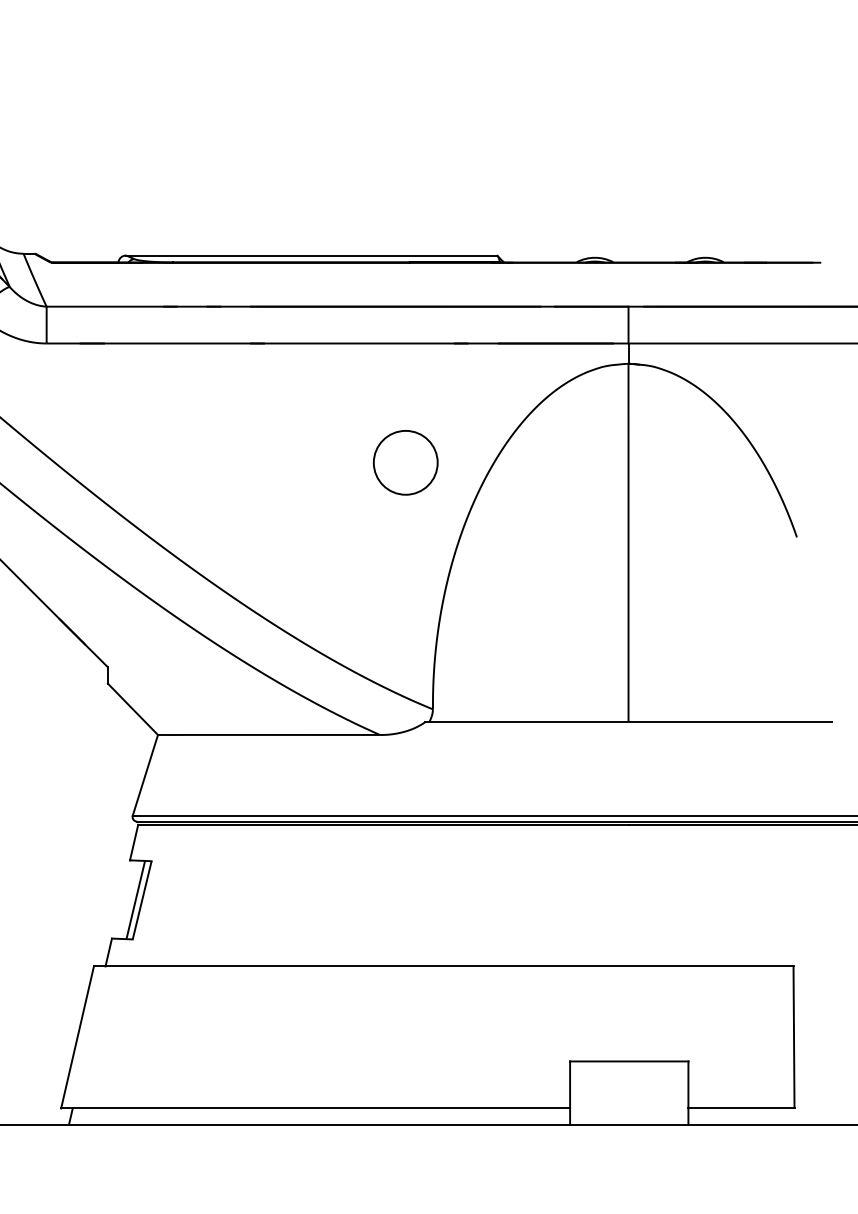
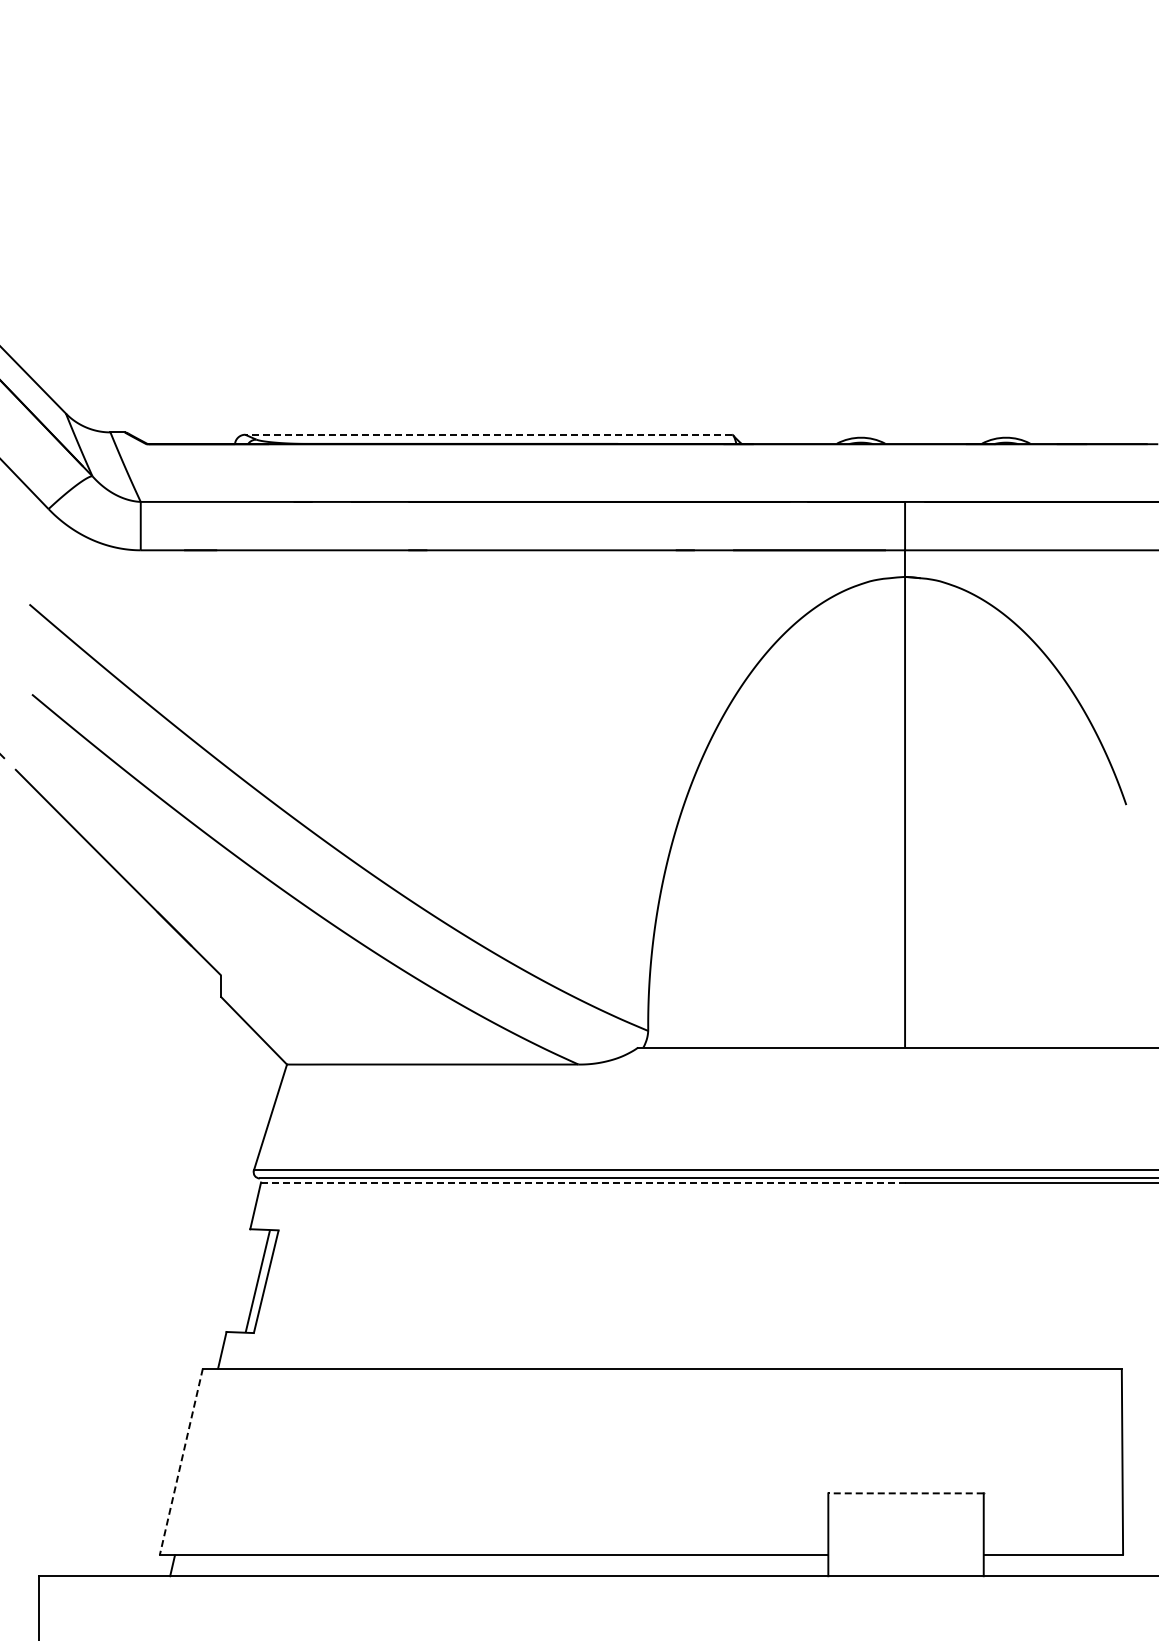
line: (311, 255) -> (488, 434), solid -> dashed
circle: (405, 462) -> (612, 706), removed
line: (383, 824) -> (583, 1182), solid -> dashed
line: (77, 1037) -> (181, 1461), solid -> dashed
line: (629, 1061) -> (906, 1493), solid -> dashed

